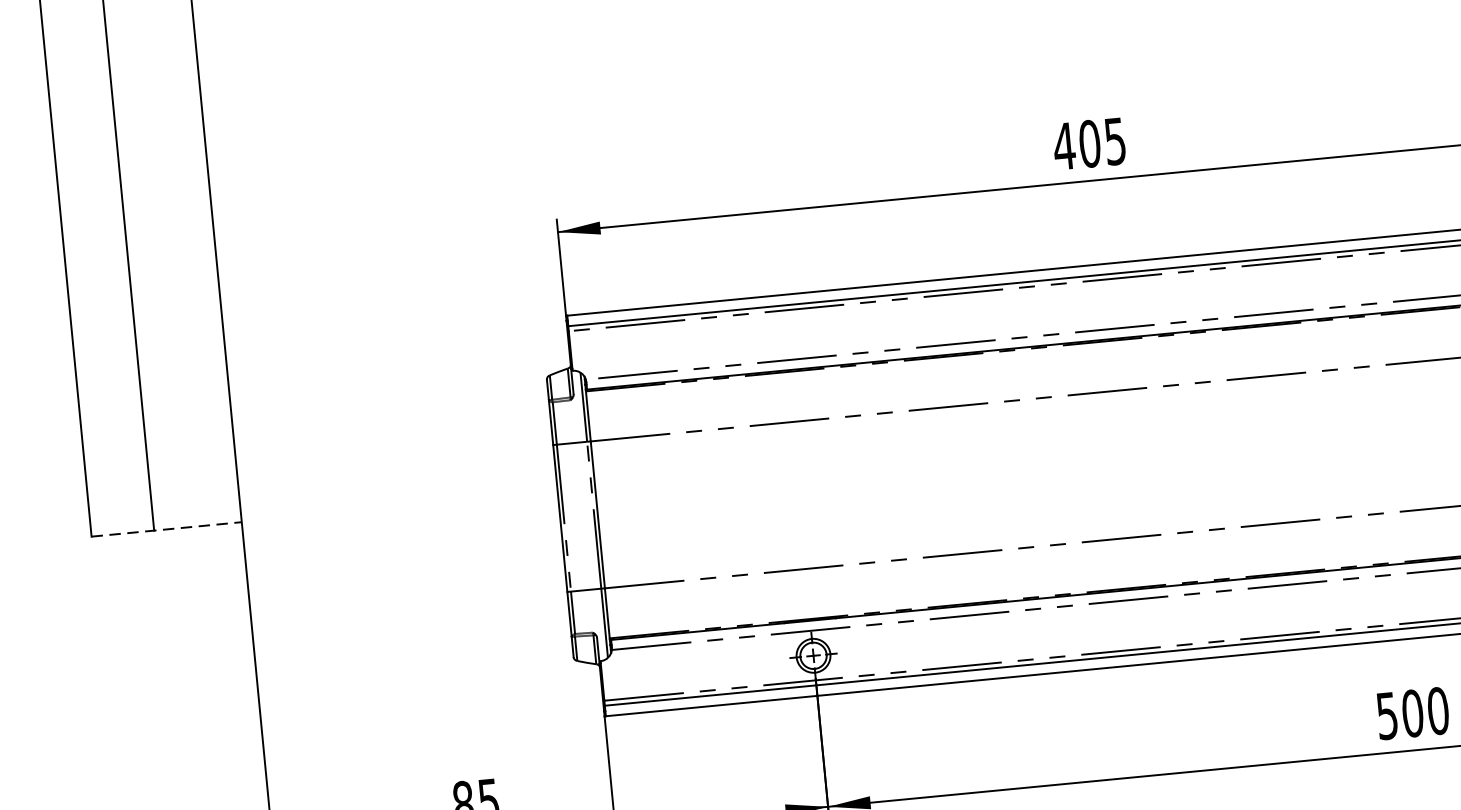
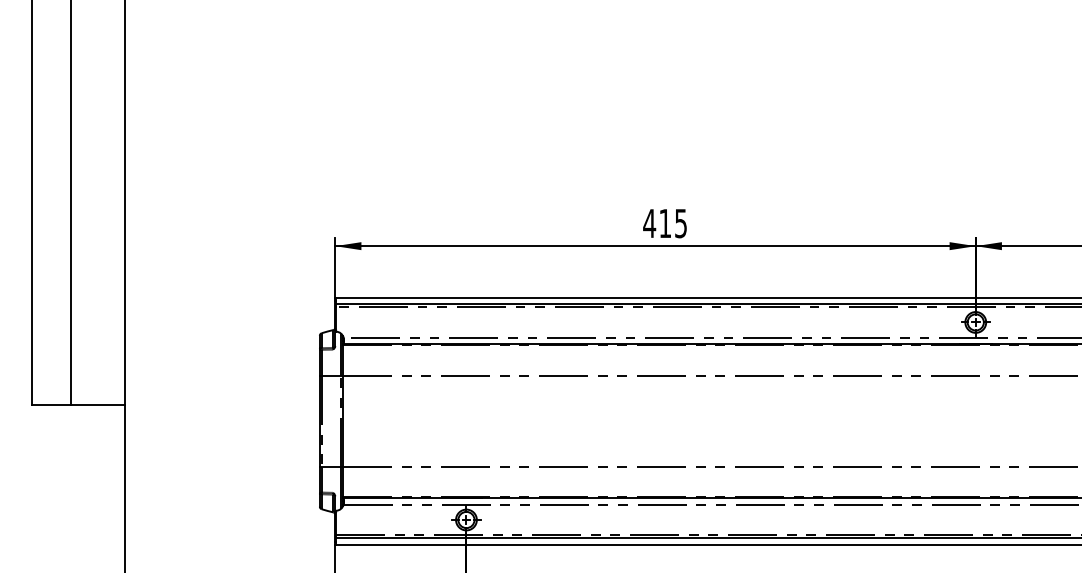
text: (1090, 143) -> (665, 223), 405 -> 415
line: (167, 528) -> (79, 404), dashed -> solid

